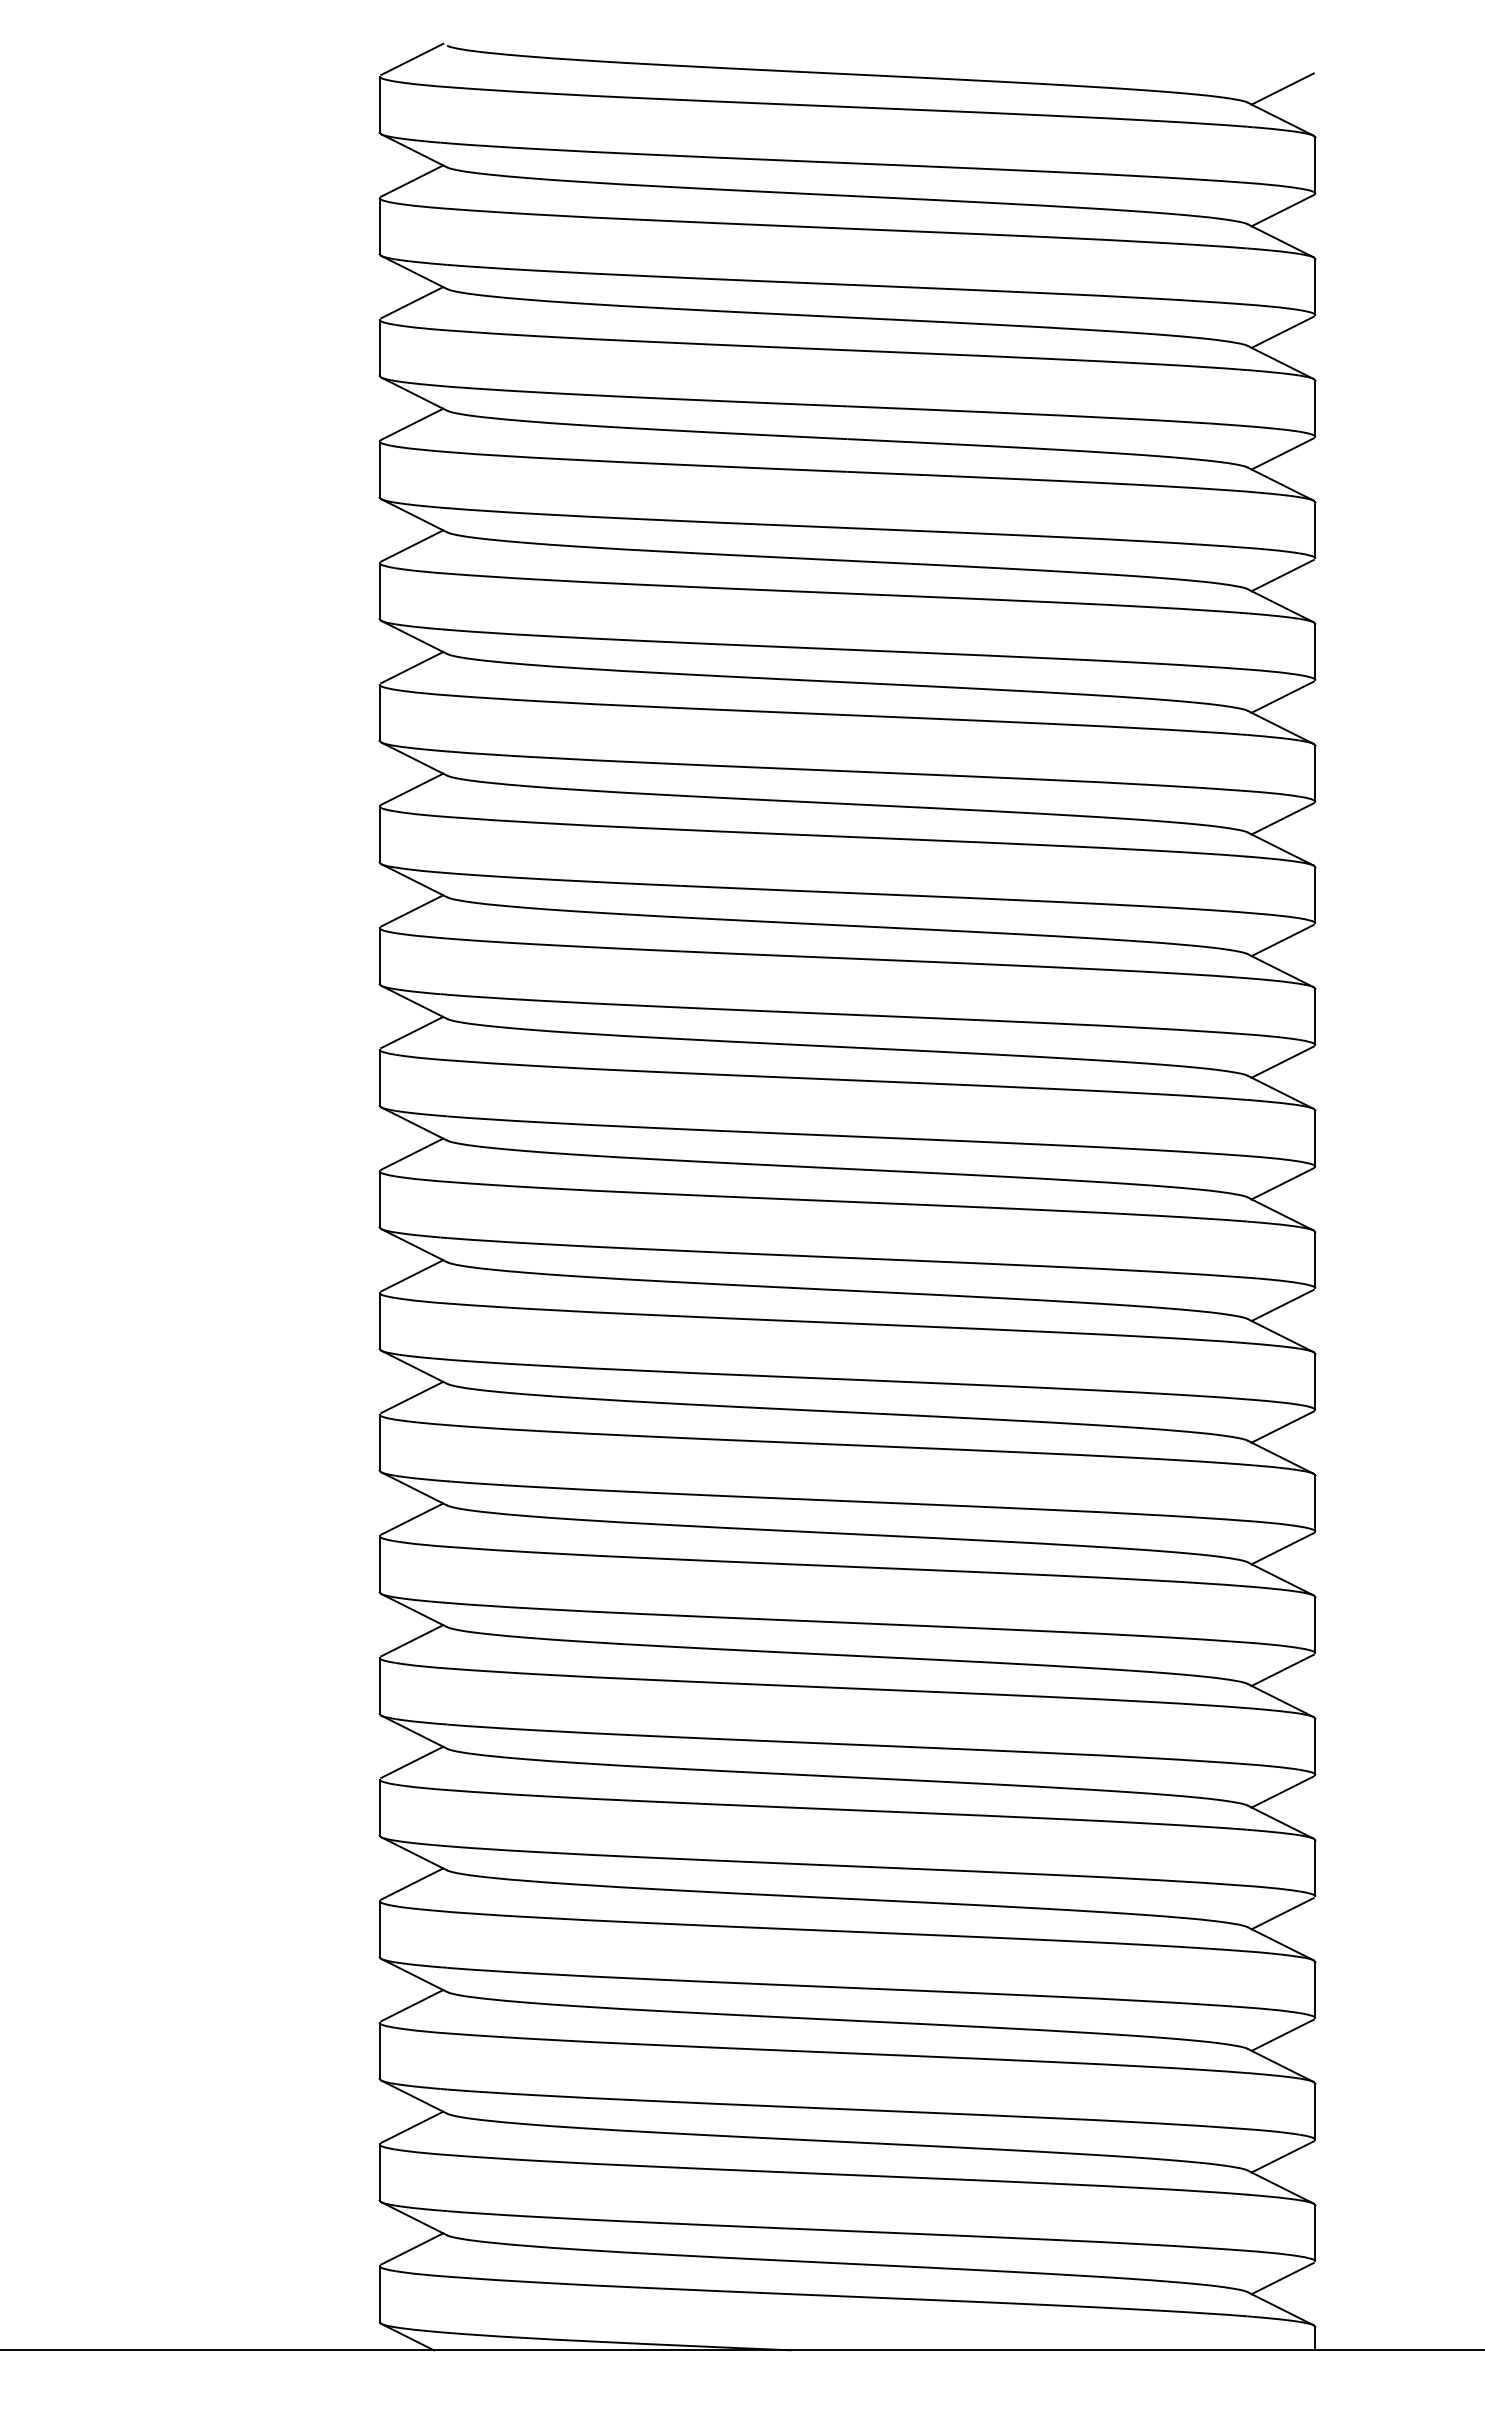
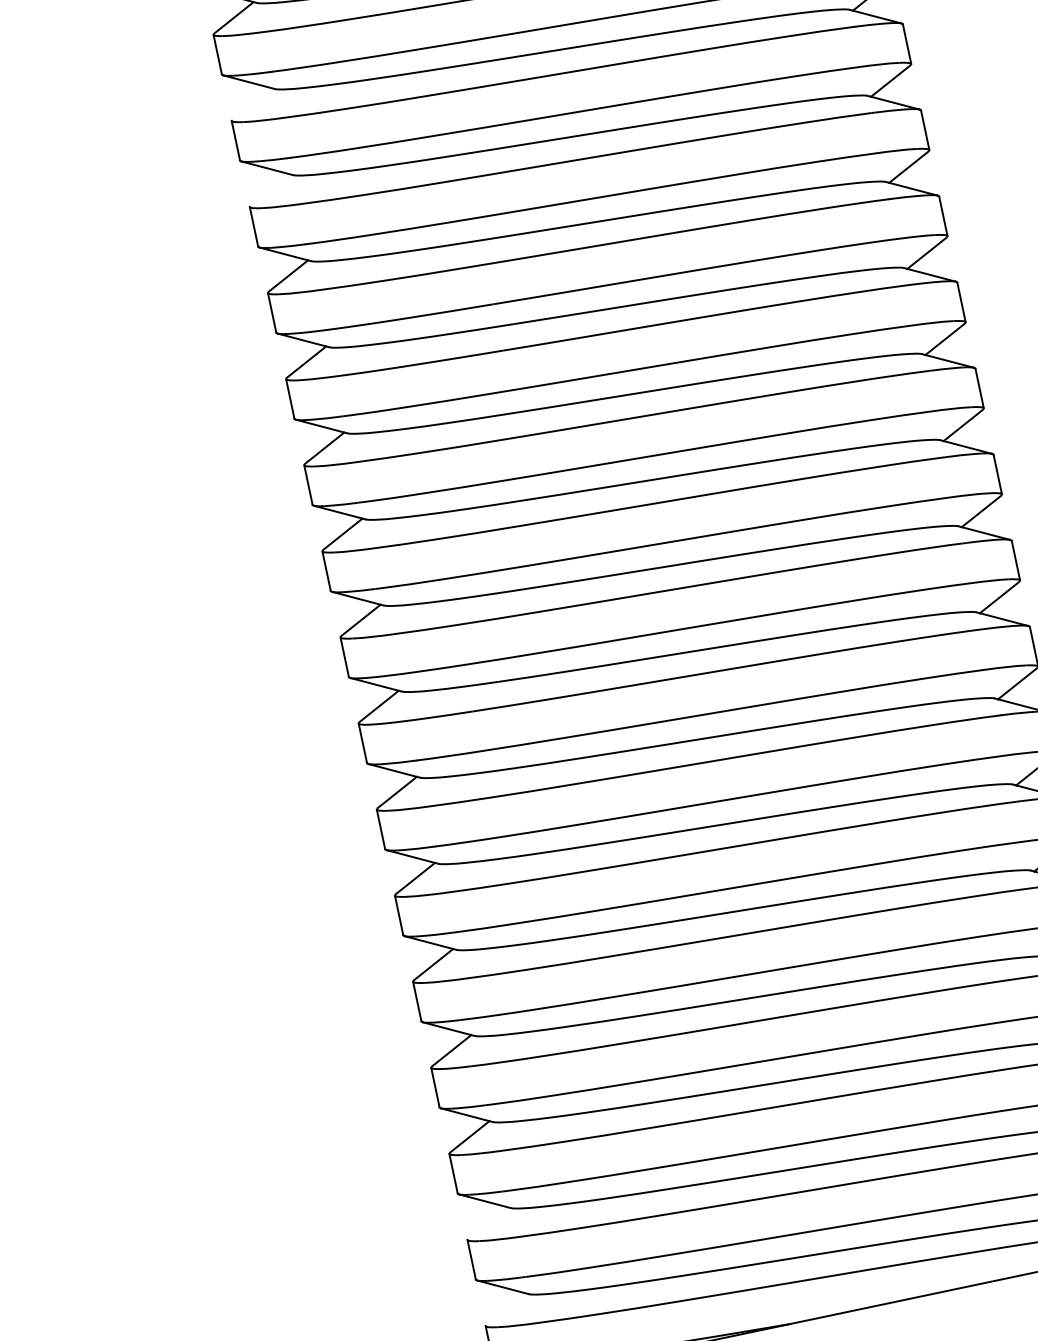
line: (412, 545) -> (252, 103), removed
line: (412, 667) -> (270, 189), removed
line: (412, 2126) -> (488, 1222), removed
line: (412, 2248) -> (506, 1308), removed

